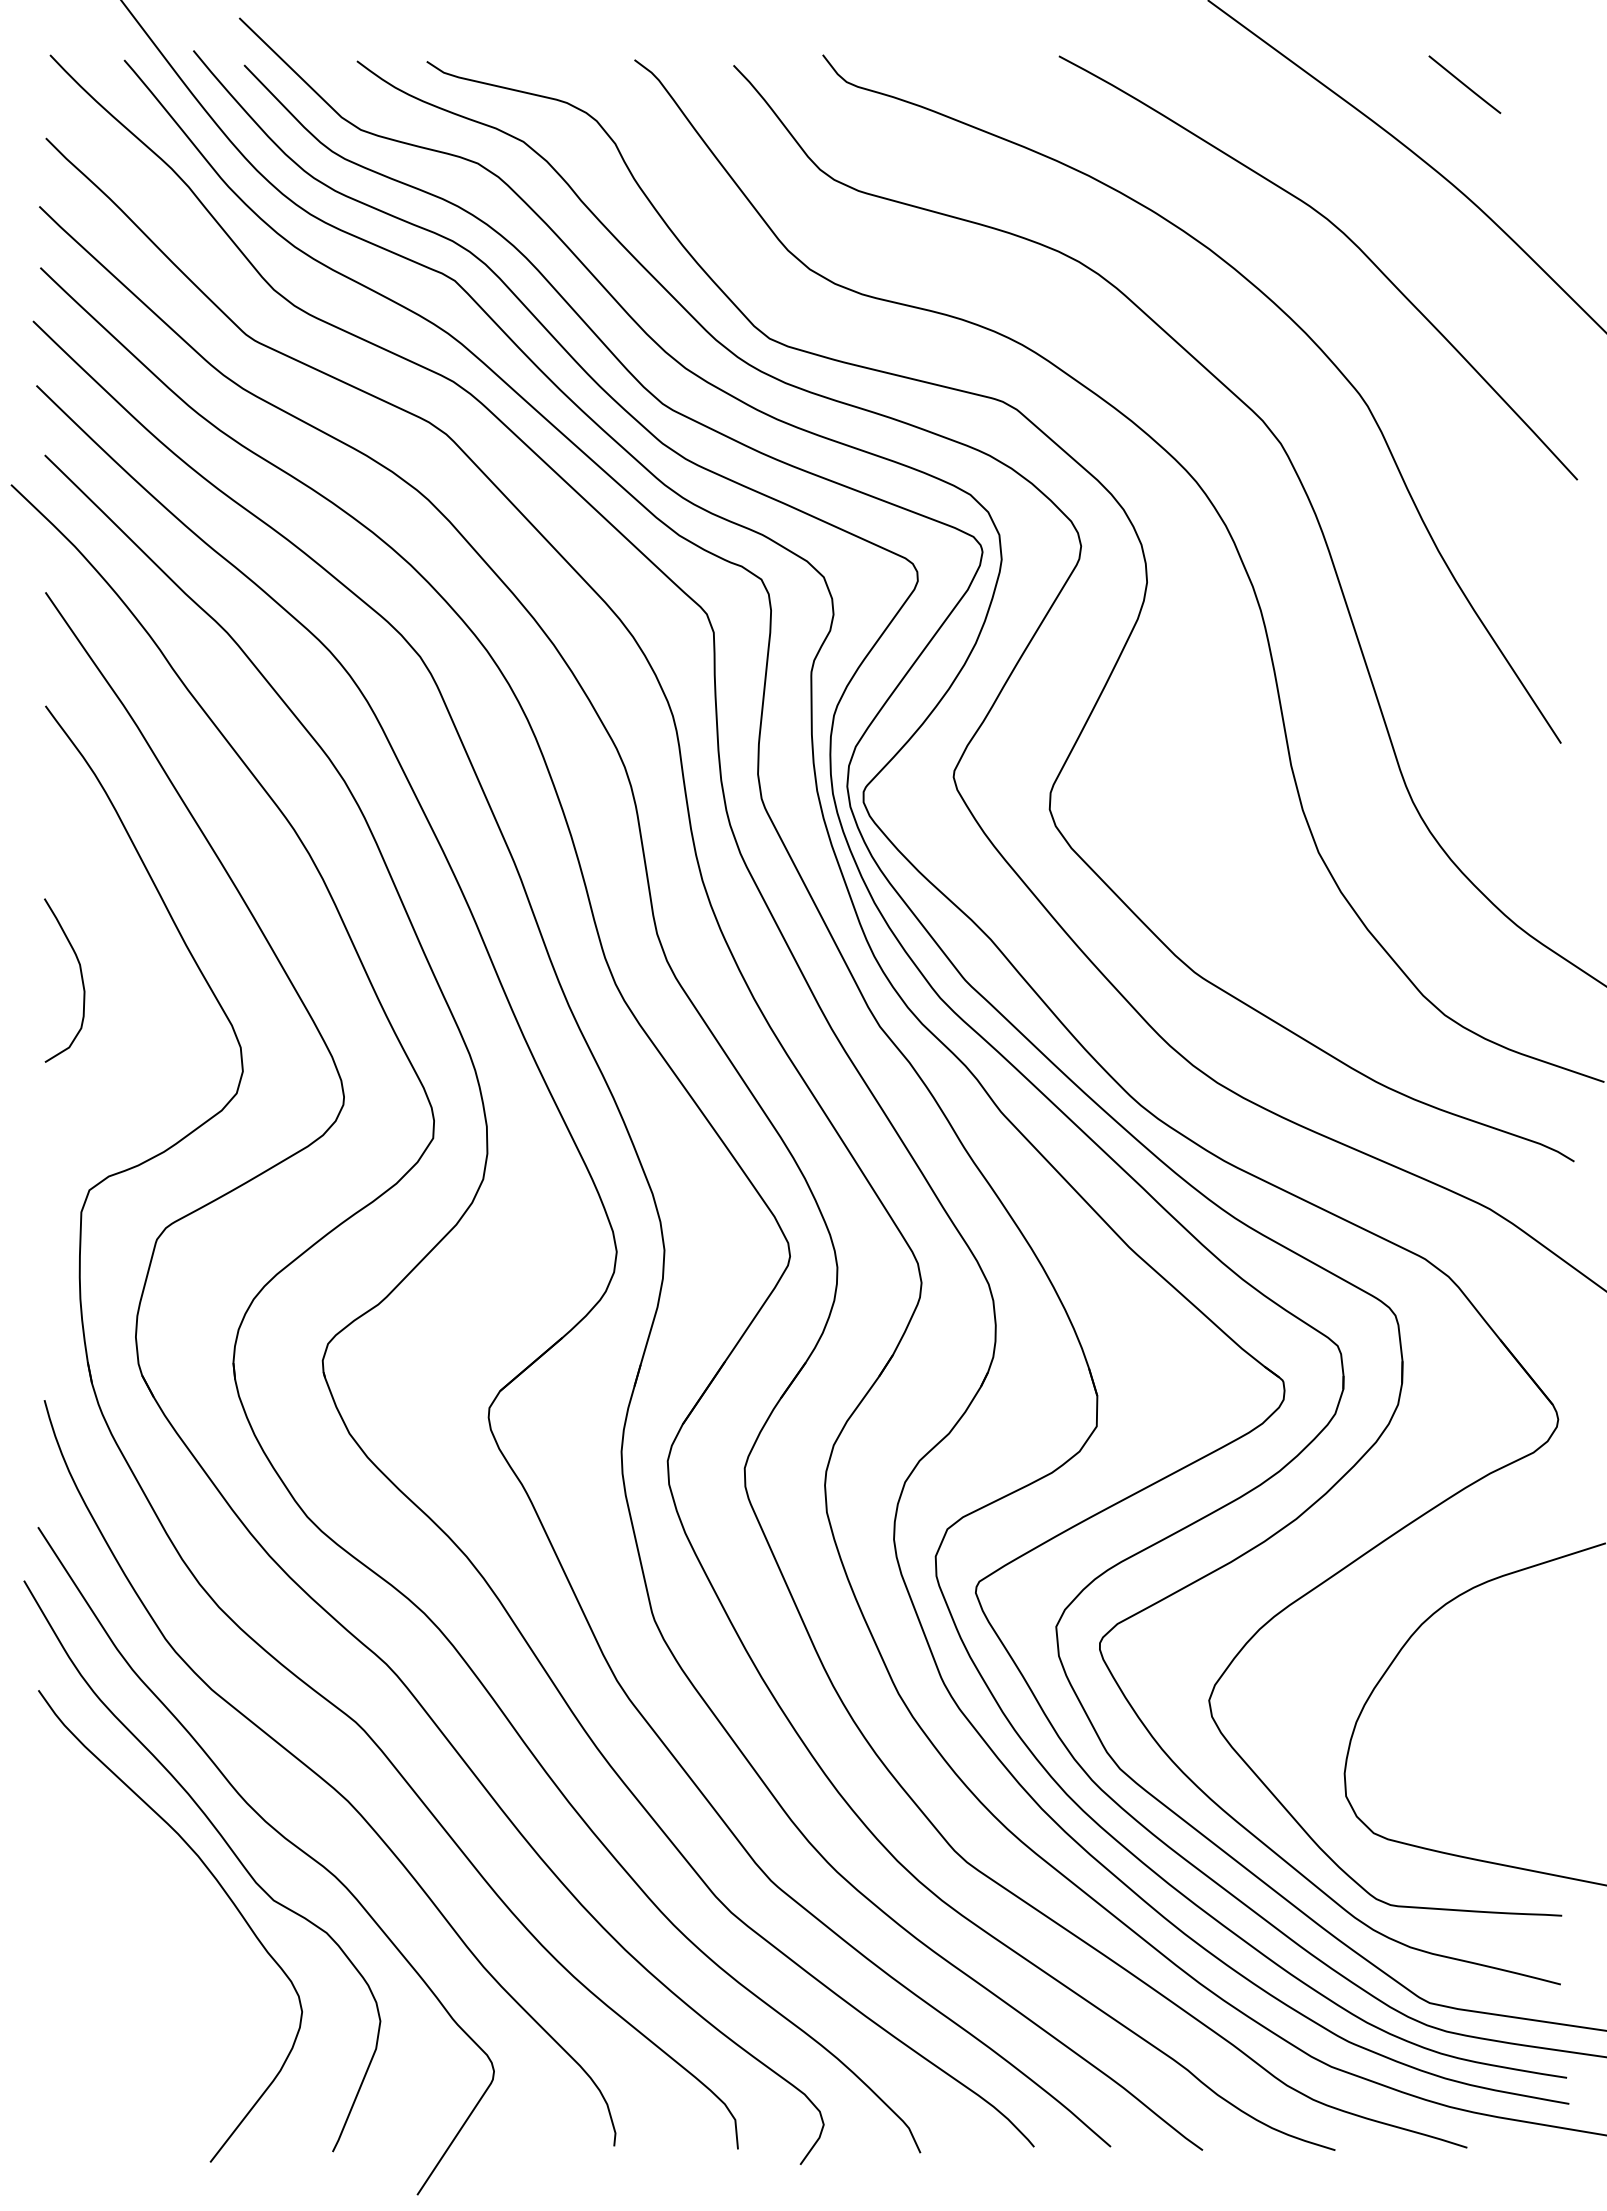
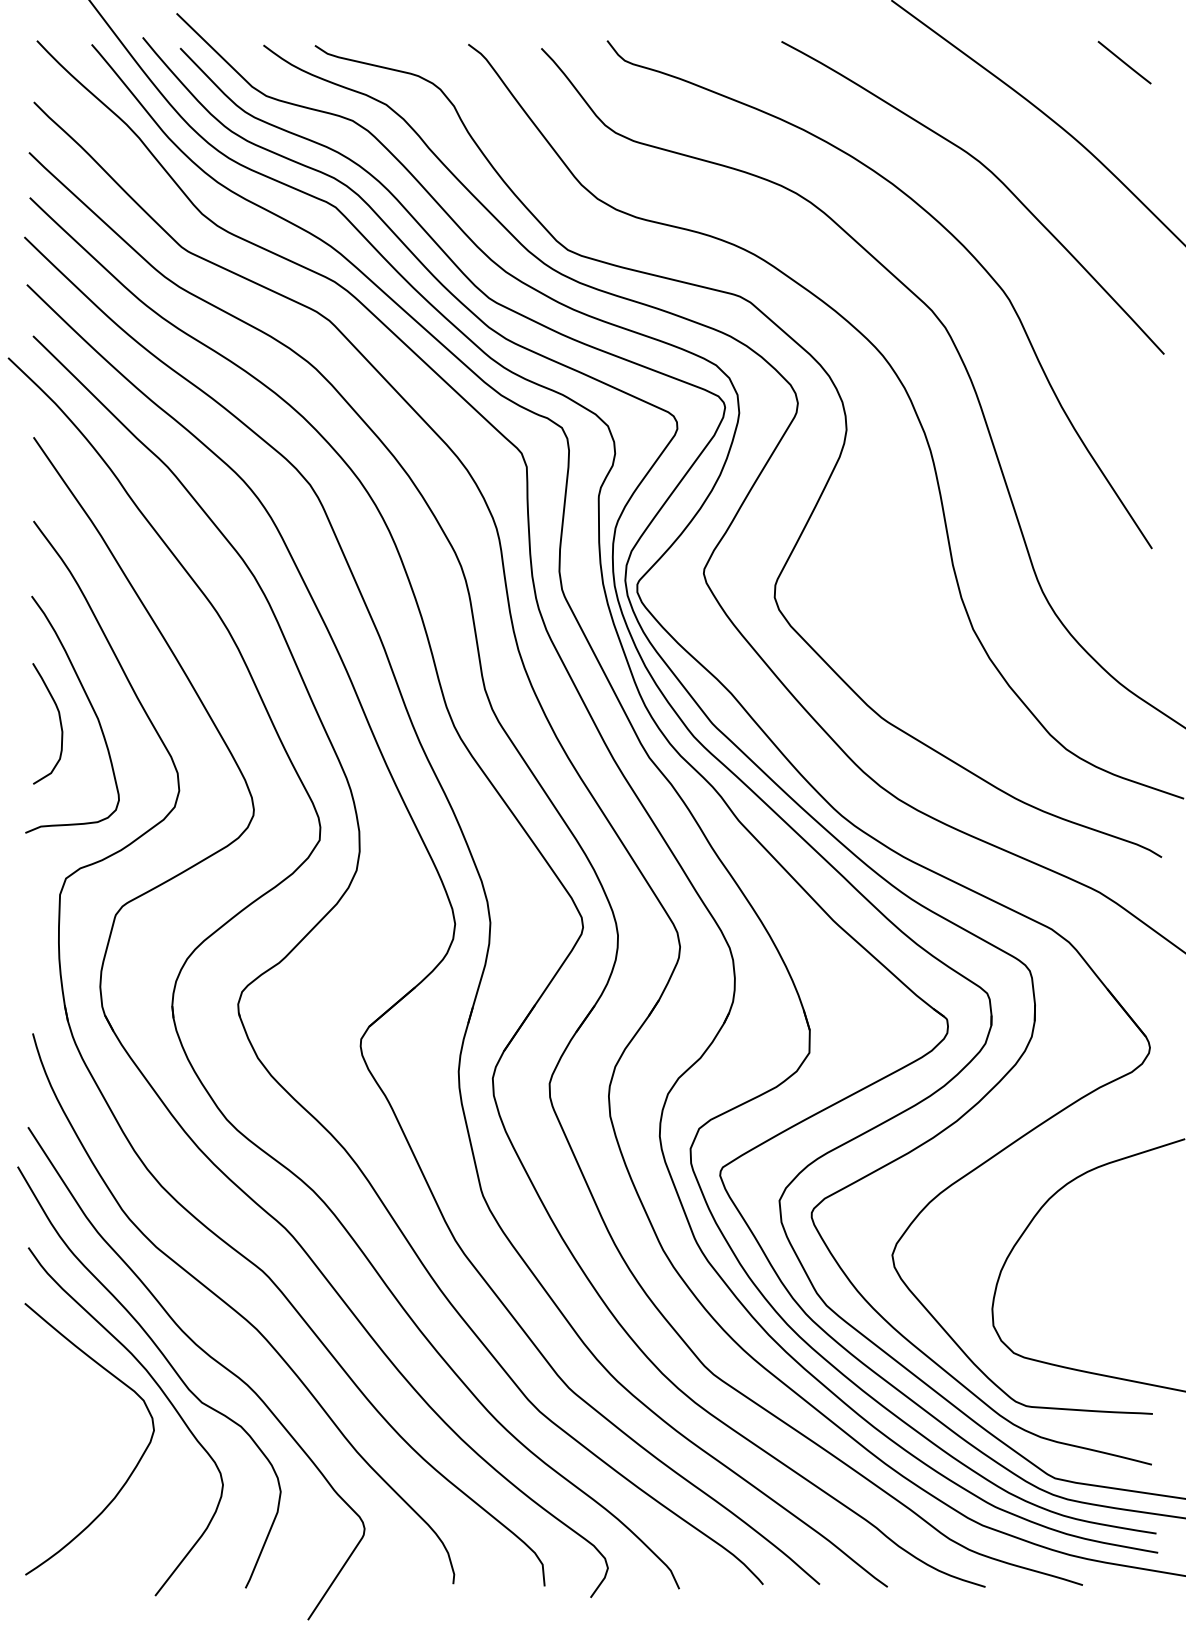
line: (1464, 84) -> (1124, 62), moved
curve: (123, 957) -> (91, 706), added
curve: (183, 1986) -> (135, 1466), added

